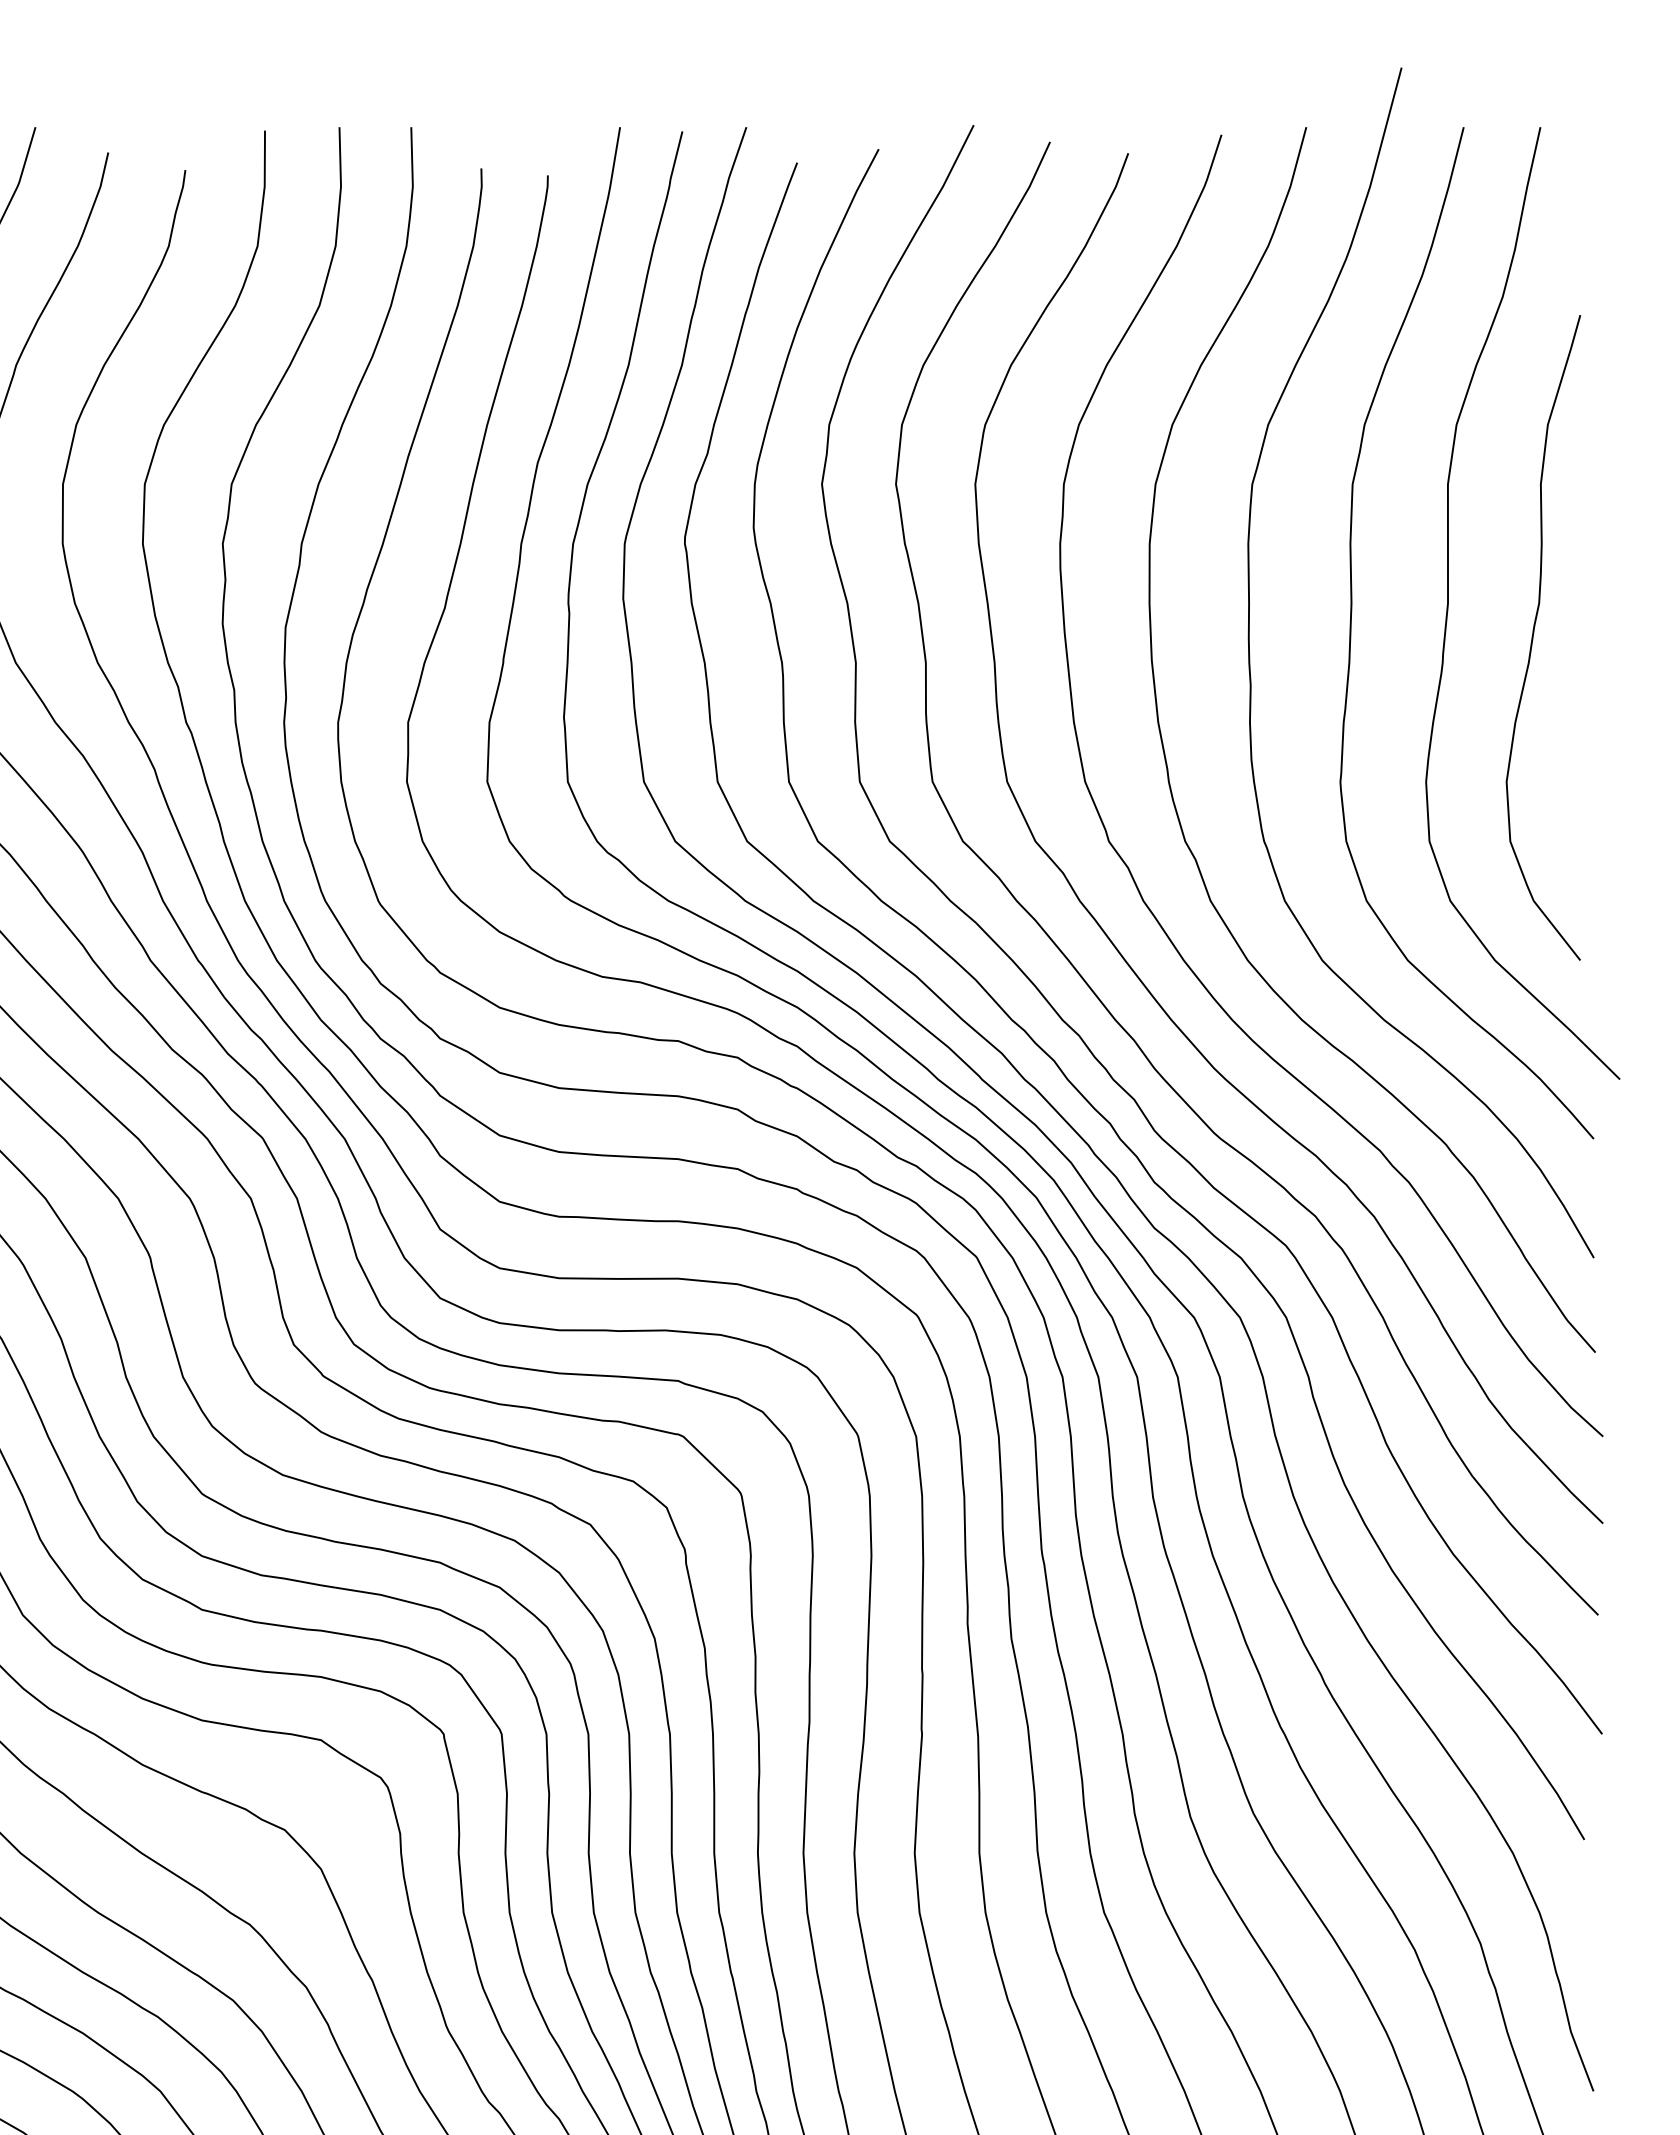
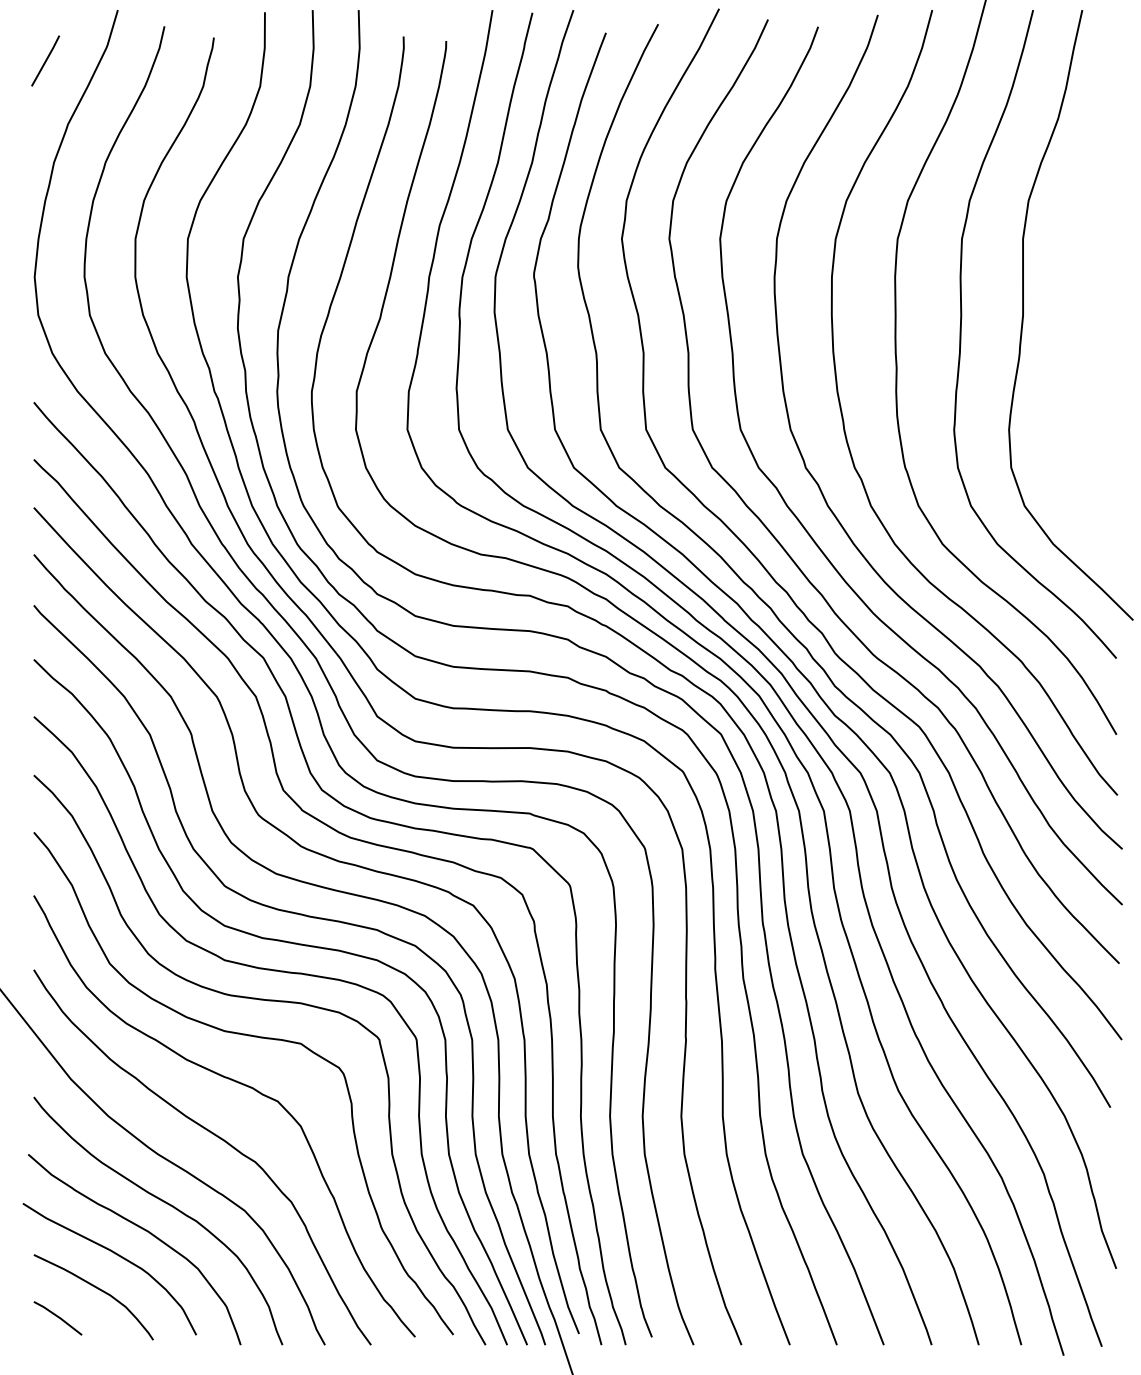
curve: (1534, 638) -> (1078, 337), removed

